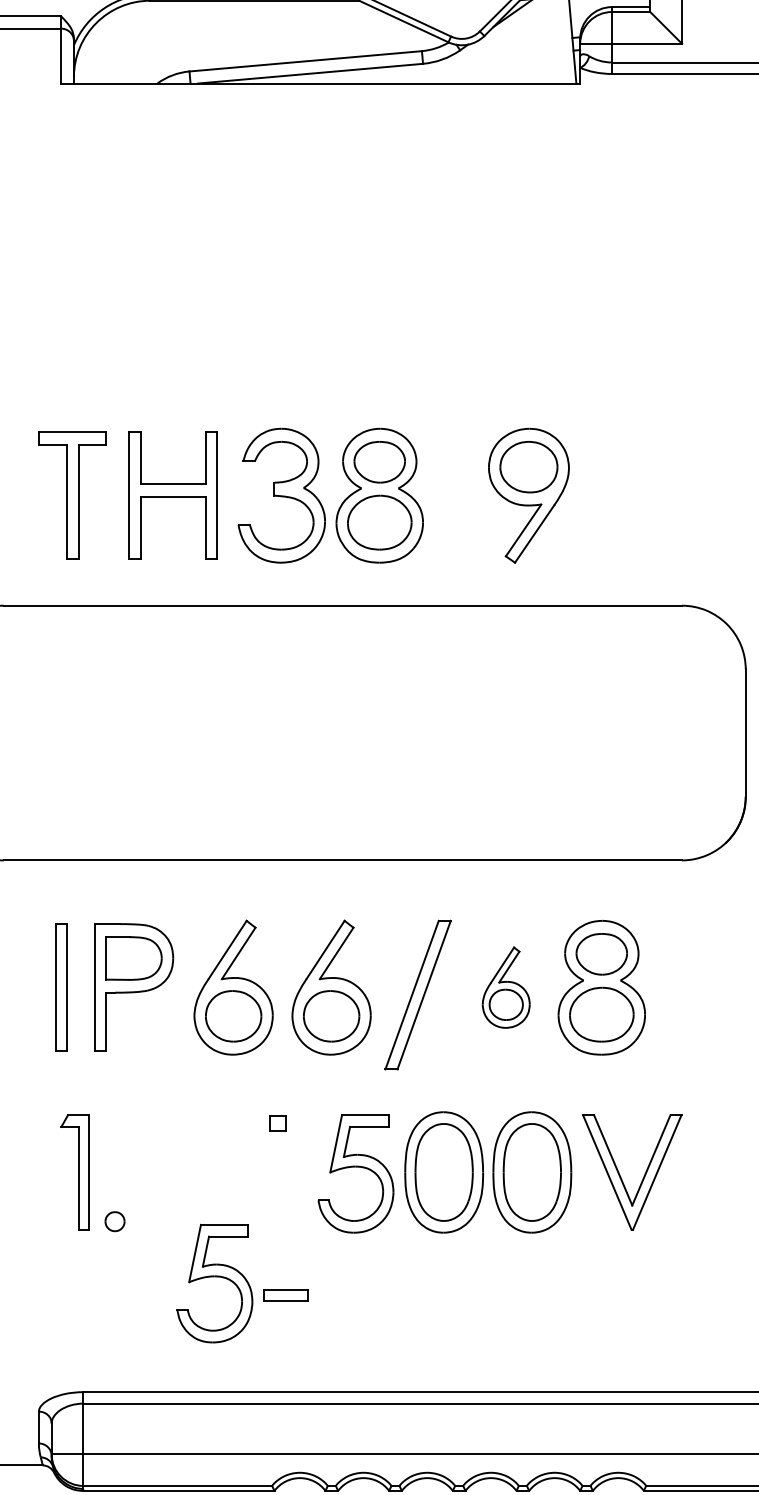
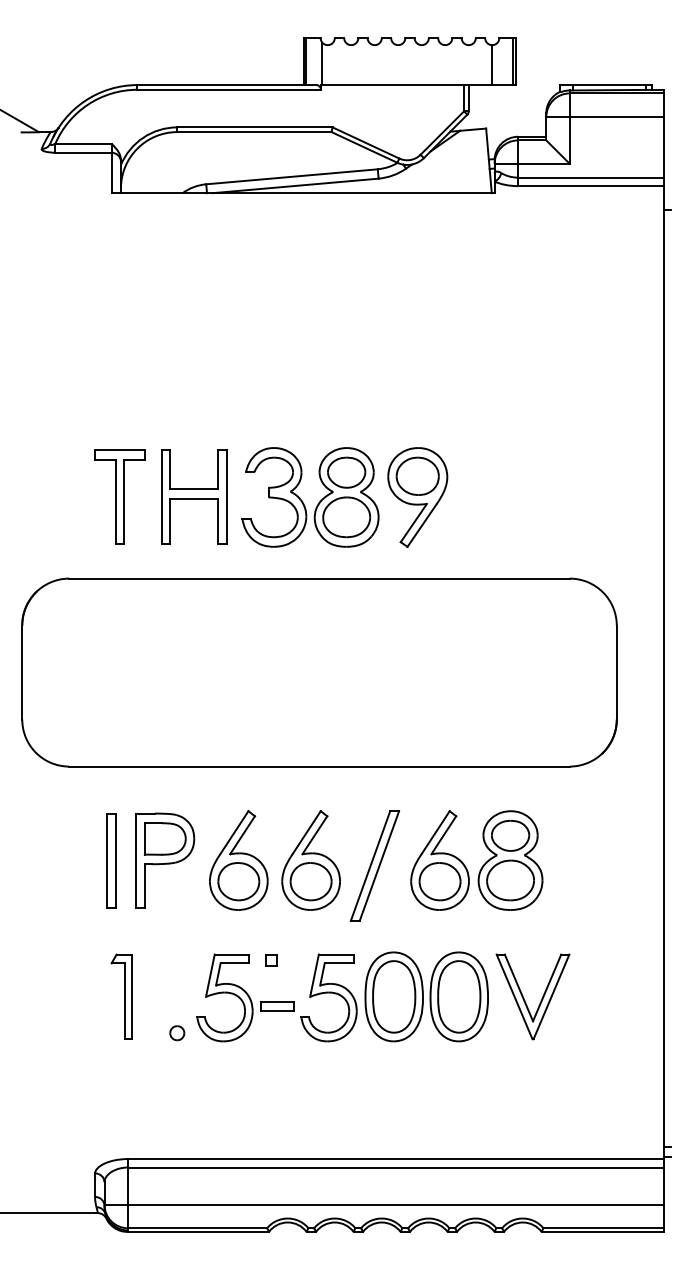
part: (528, 495) -> (417, 497), moved
part: (505, 987) -> (439, 860), size x1.67
part: (115, 1222) -> (177, 1033), moved
part: (242, 1283) -> (245, 997), moved

